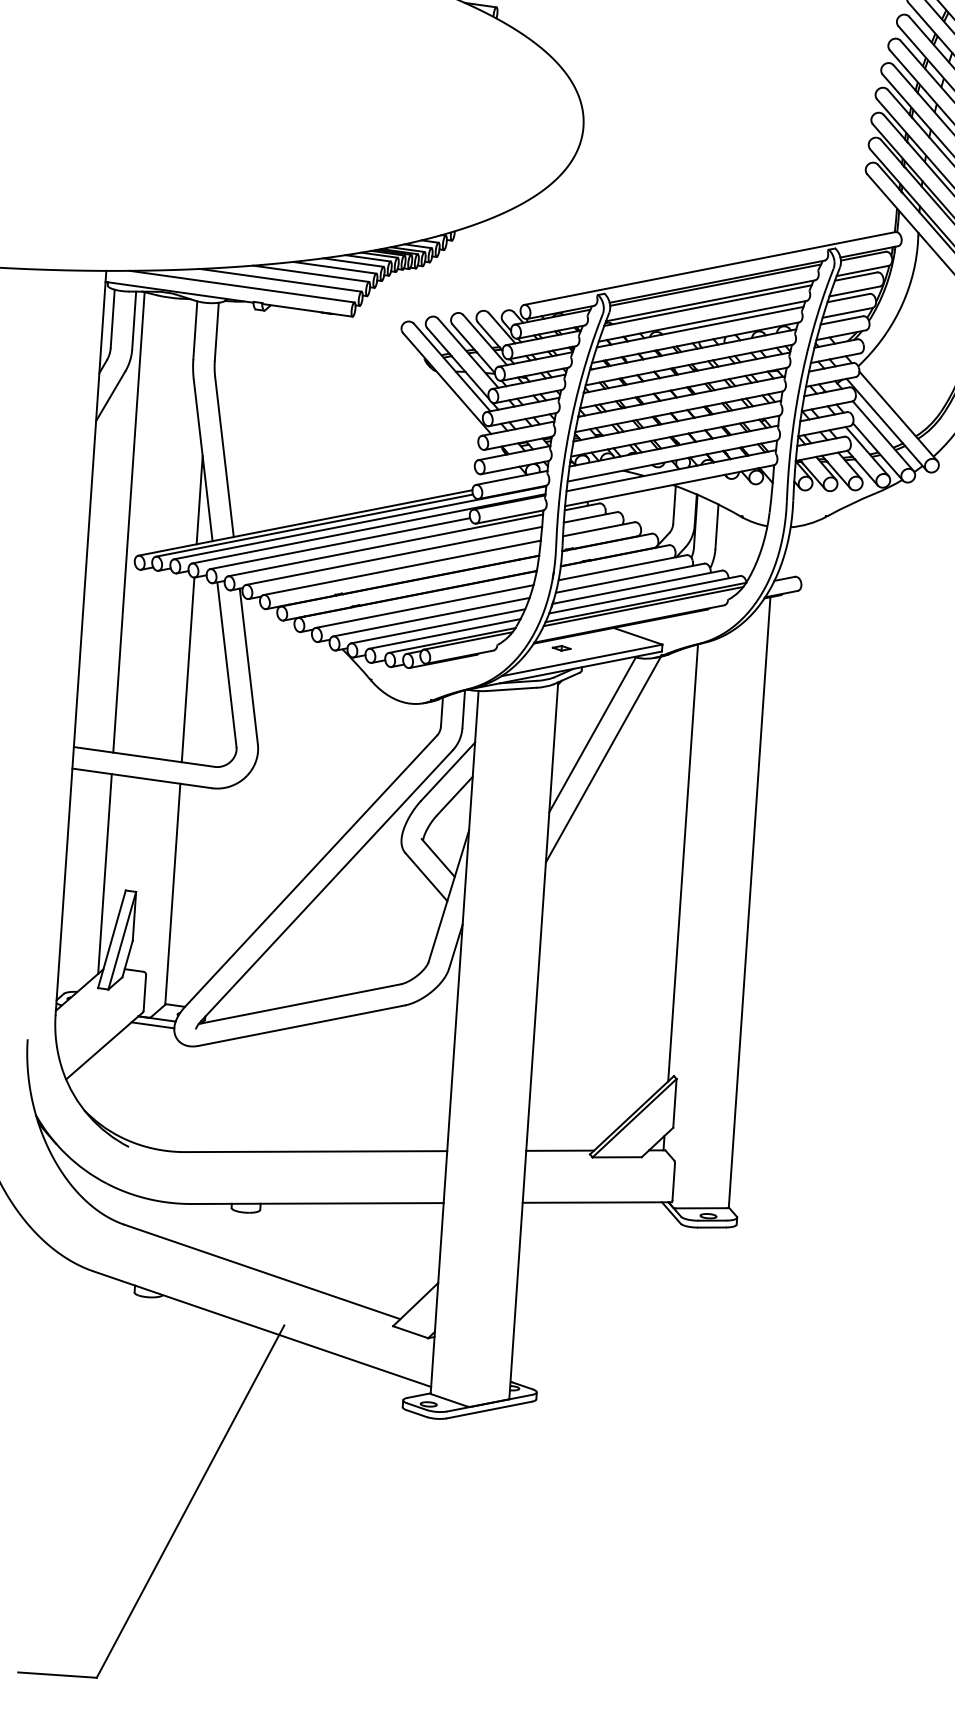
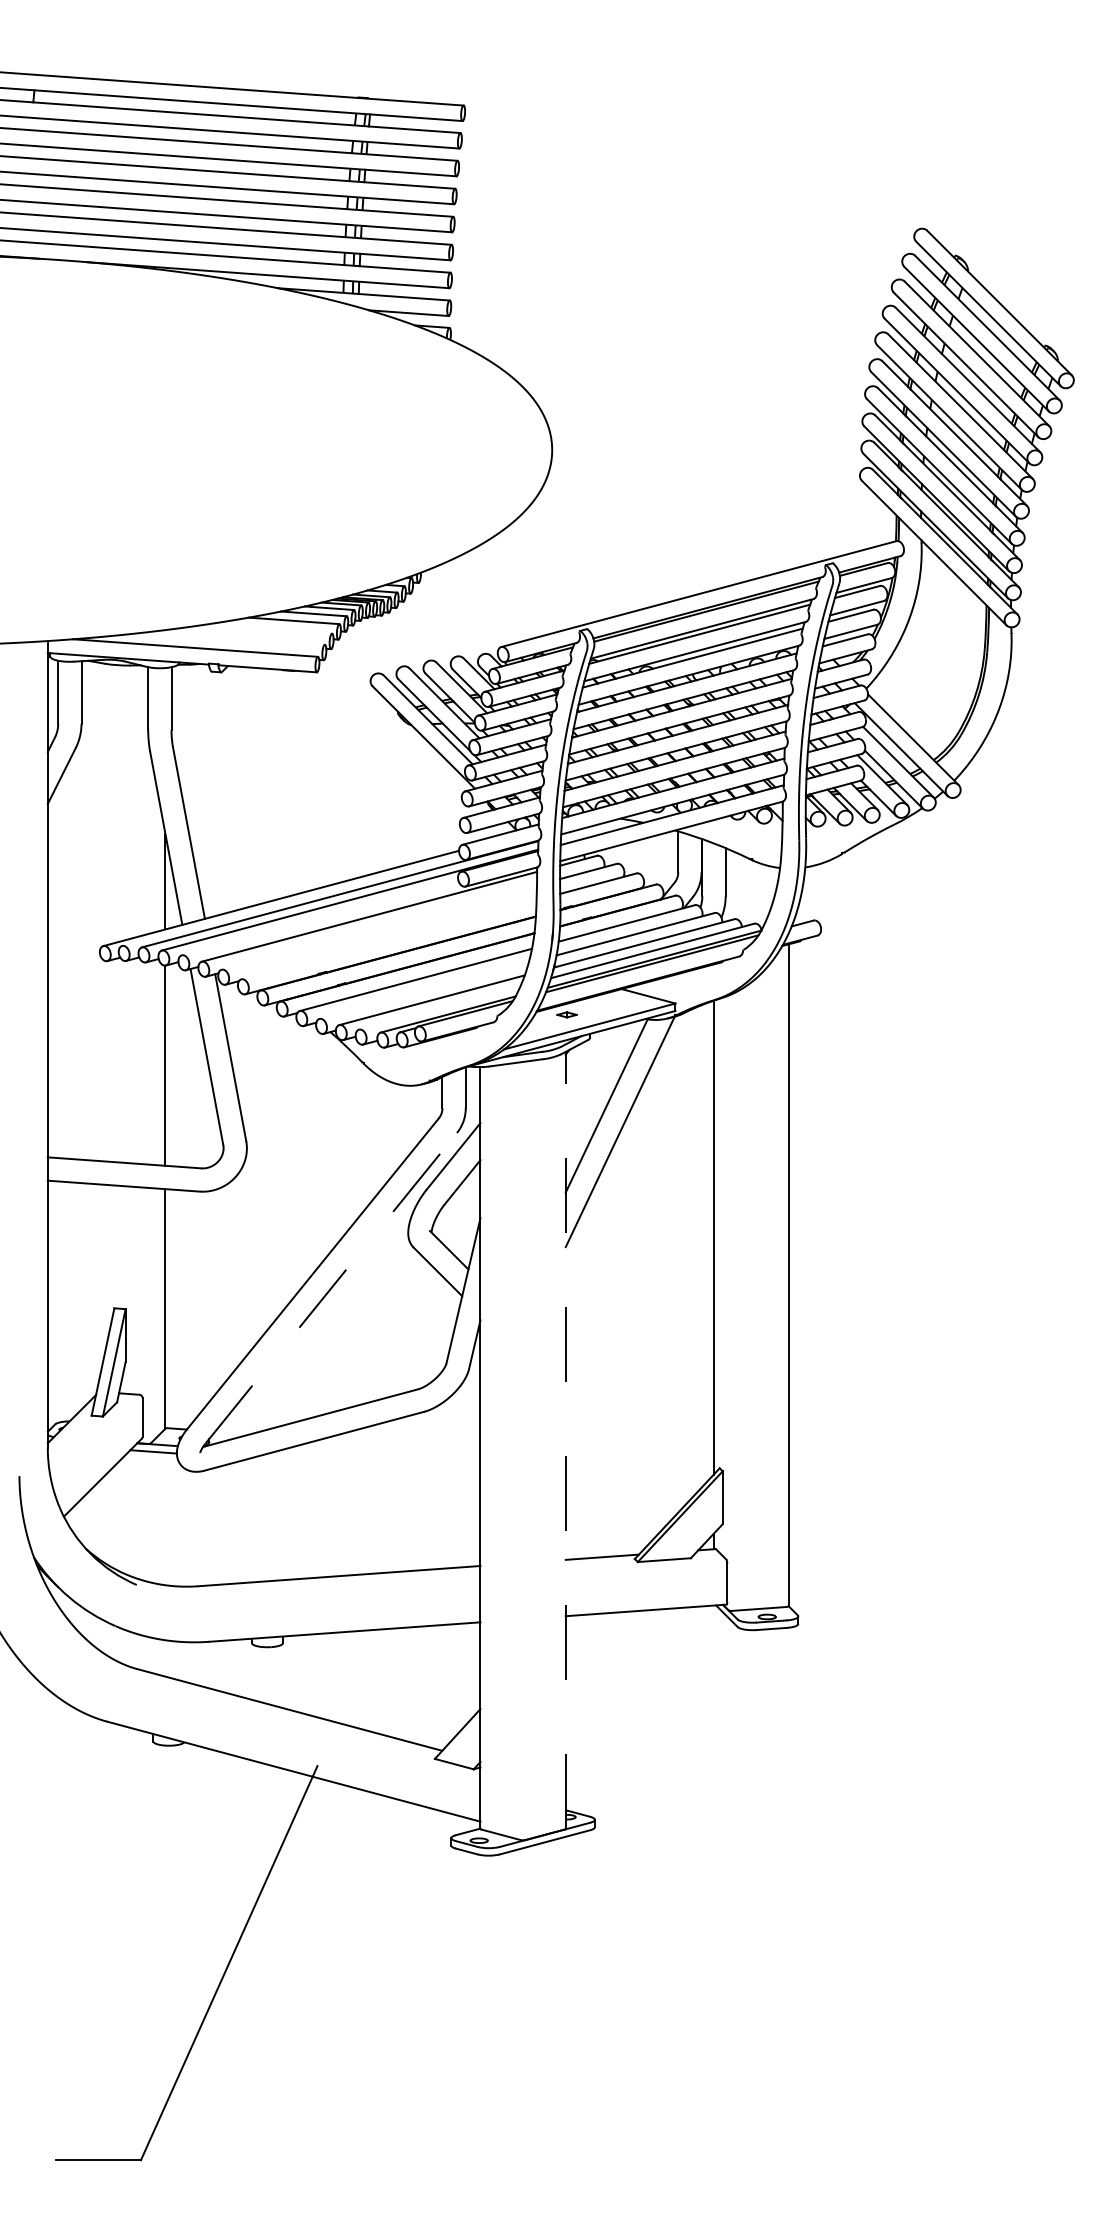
line: (310, 273) -> (268, 628), removed
line: (280, 280) -> (236, 638), removed
line: (128, 522) -> (90, 910), removed
line: (314, 525) -> (291, 900), removed
line: (339, 543) -> (319, 918), removed
line: (394, 555) -> (379, 927), removed
line: (401, 567) -> (388, 939), removed
line: (430, 616) -> (423, 990), removed
line: (444, 633) -> (439, 1007), removed
line: (104, 873) -> (90, 1291), removed
line: (327, 885) -> (331, 1288), solid -> dashed
line: (533, 1040) -> (565, 1440), solid -> dashed

